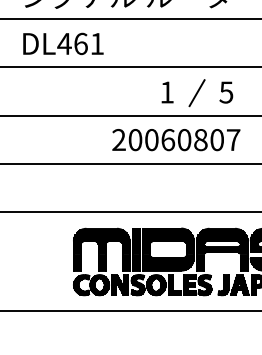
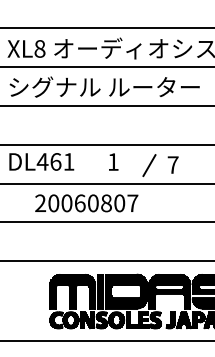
text: (63, 43) -> (41, 161), moved
text: (167, 91) -> (113, 161), moved
text: (225, 91) -> (172, 164), 5 -> 7
text: (176, 140) -> (86, 203), moved

